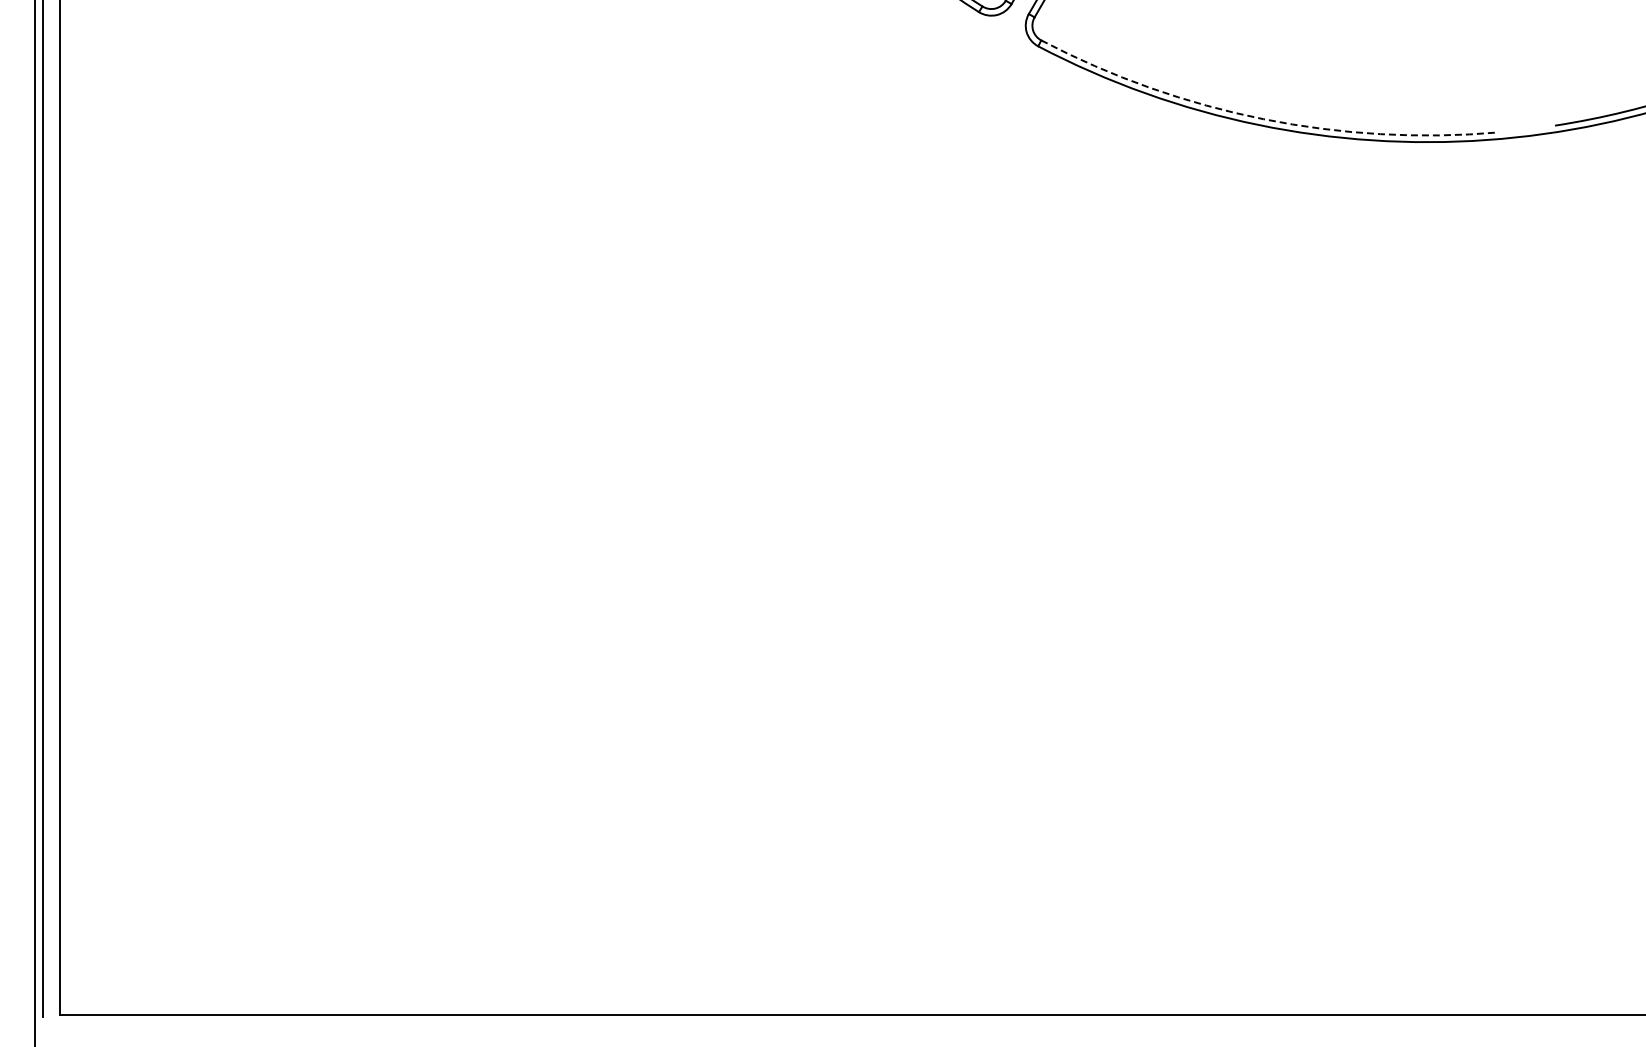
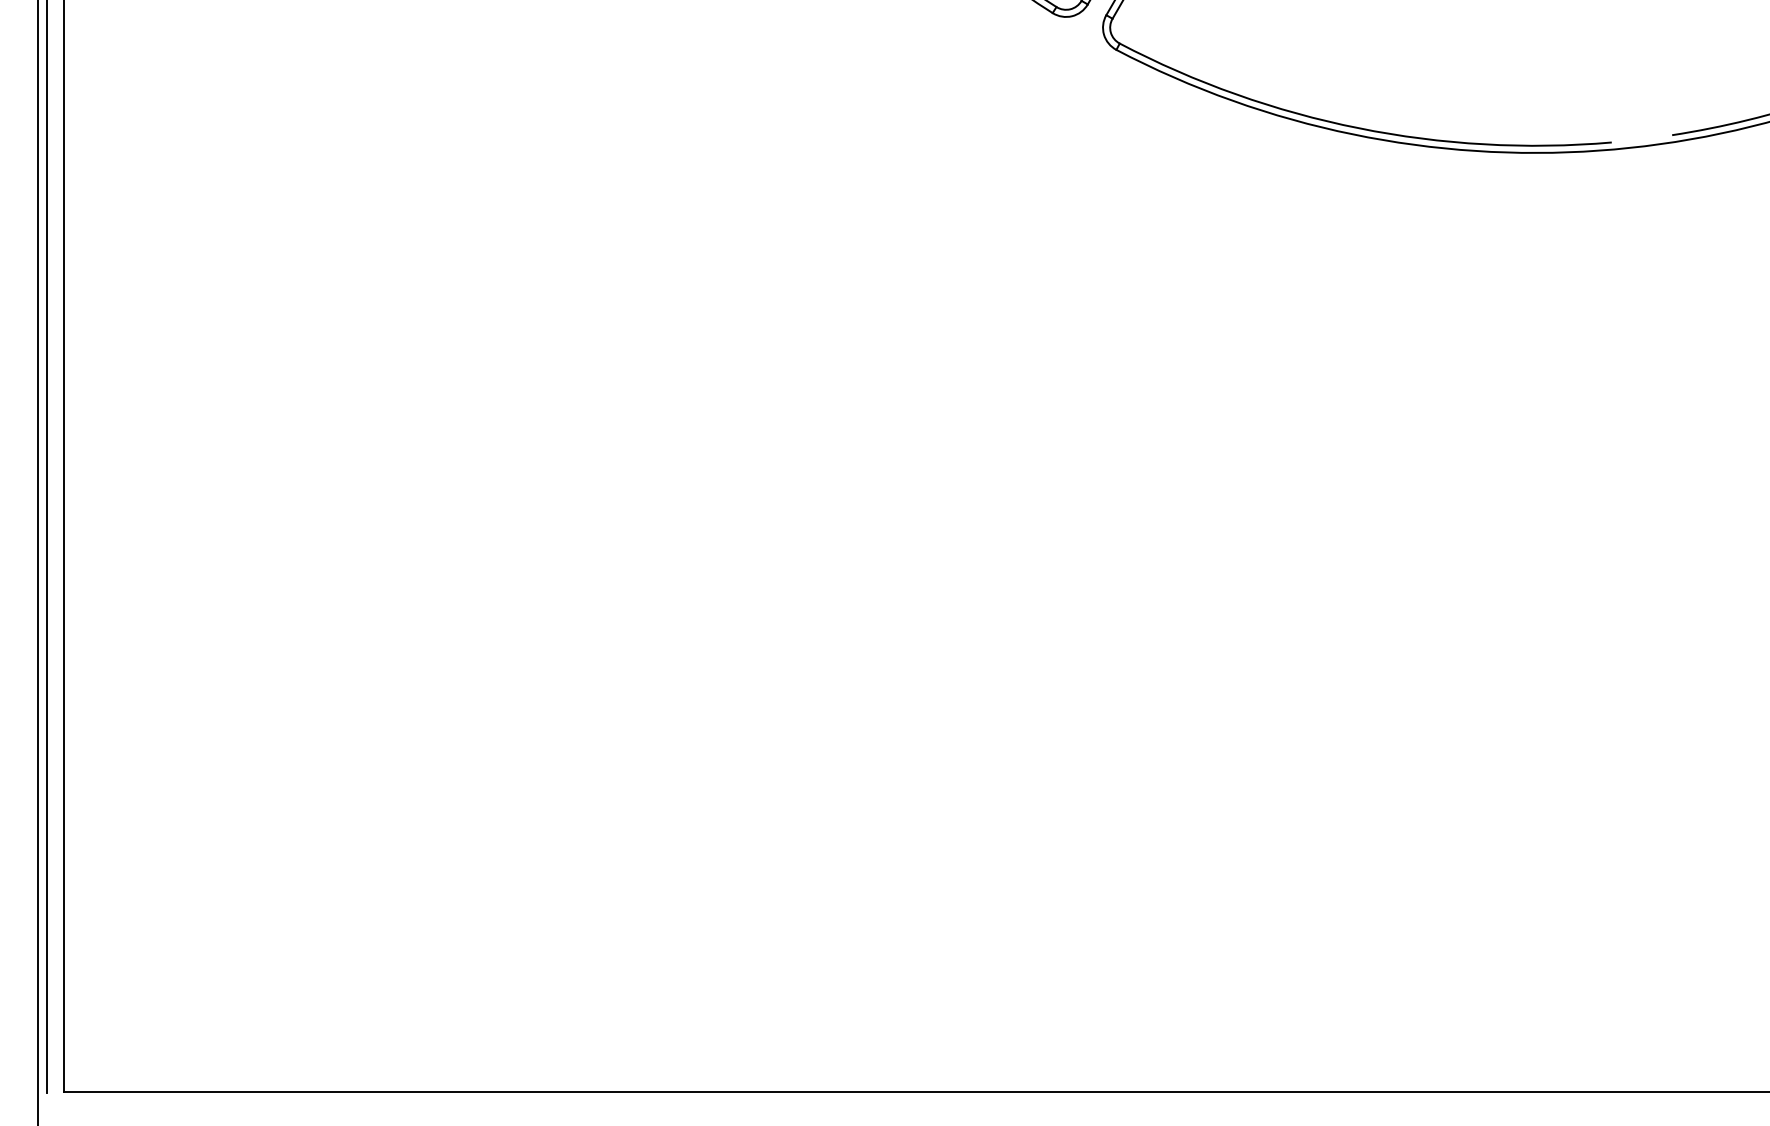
arc: (1263, 119) -> (1358, 128), dashed -> solid

